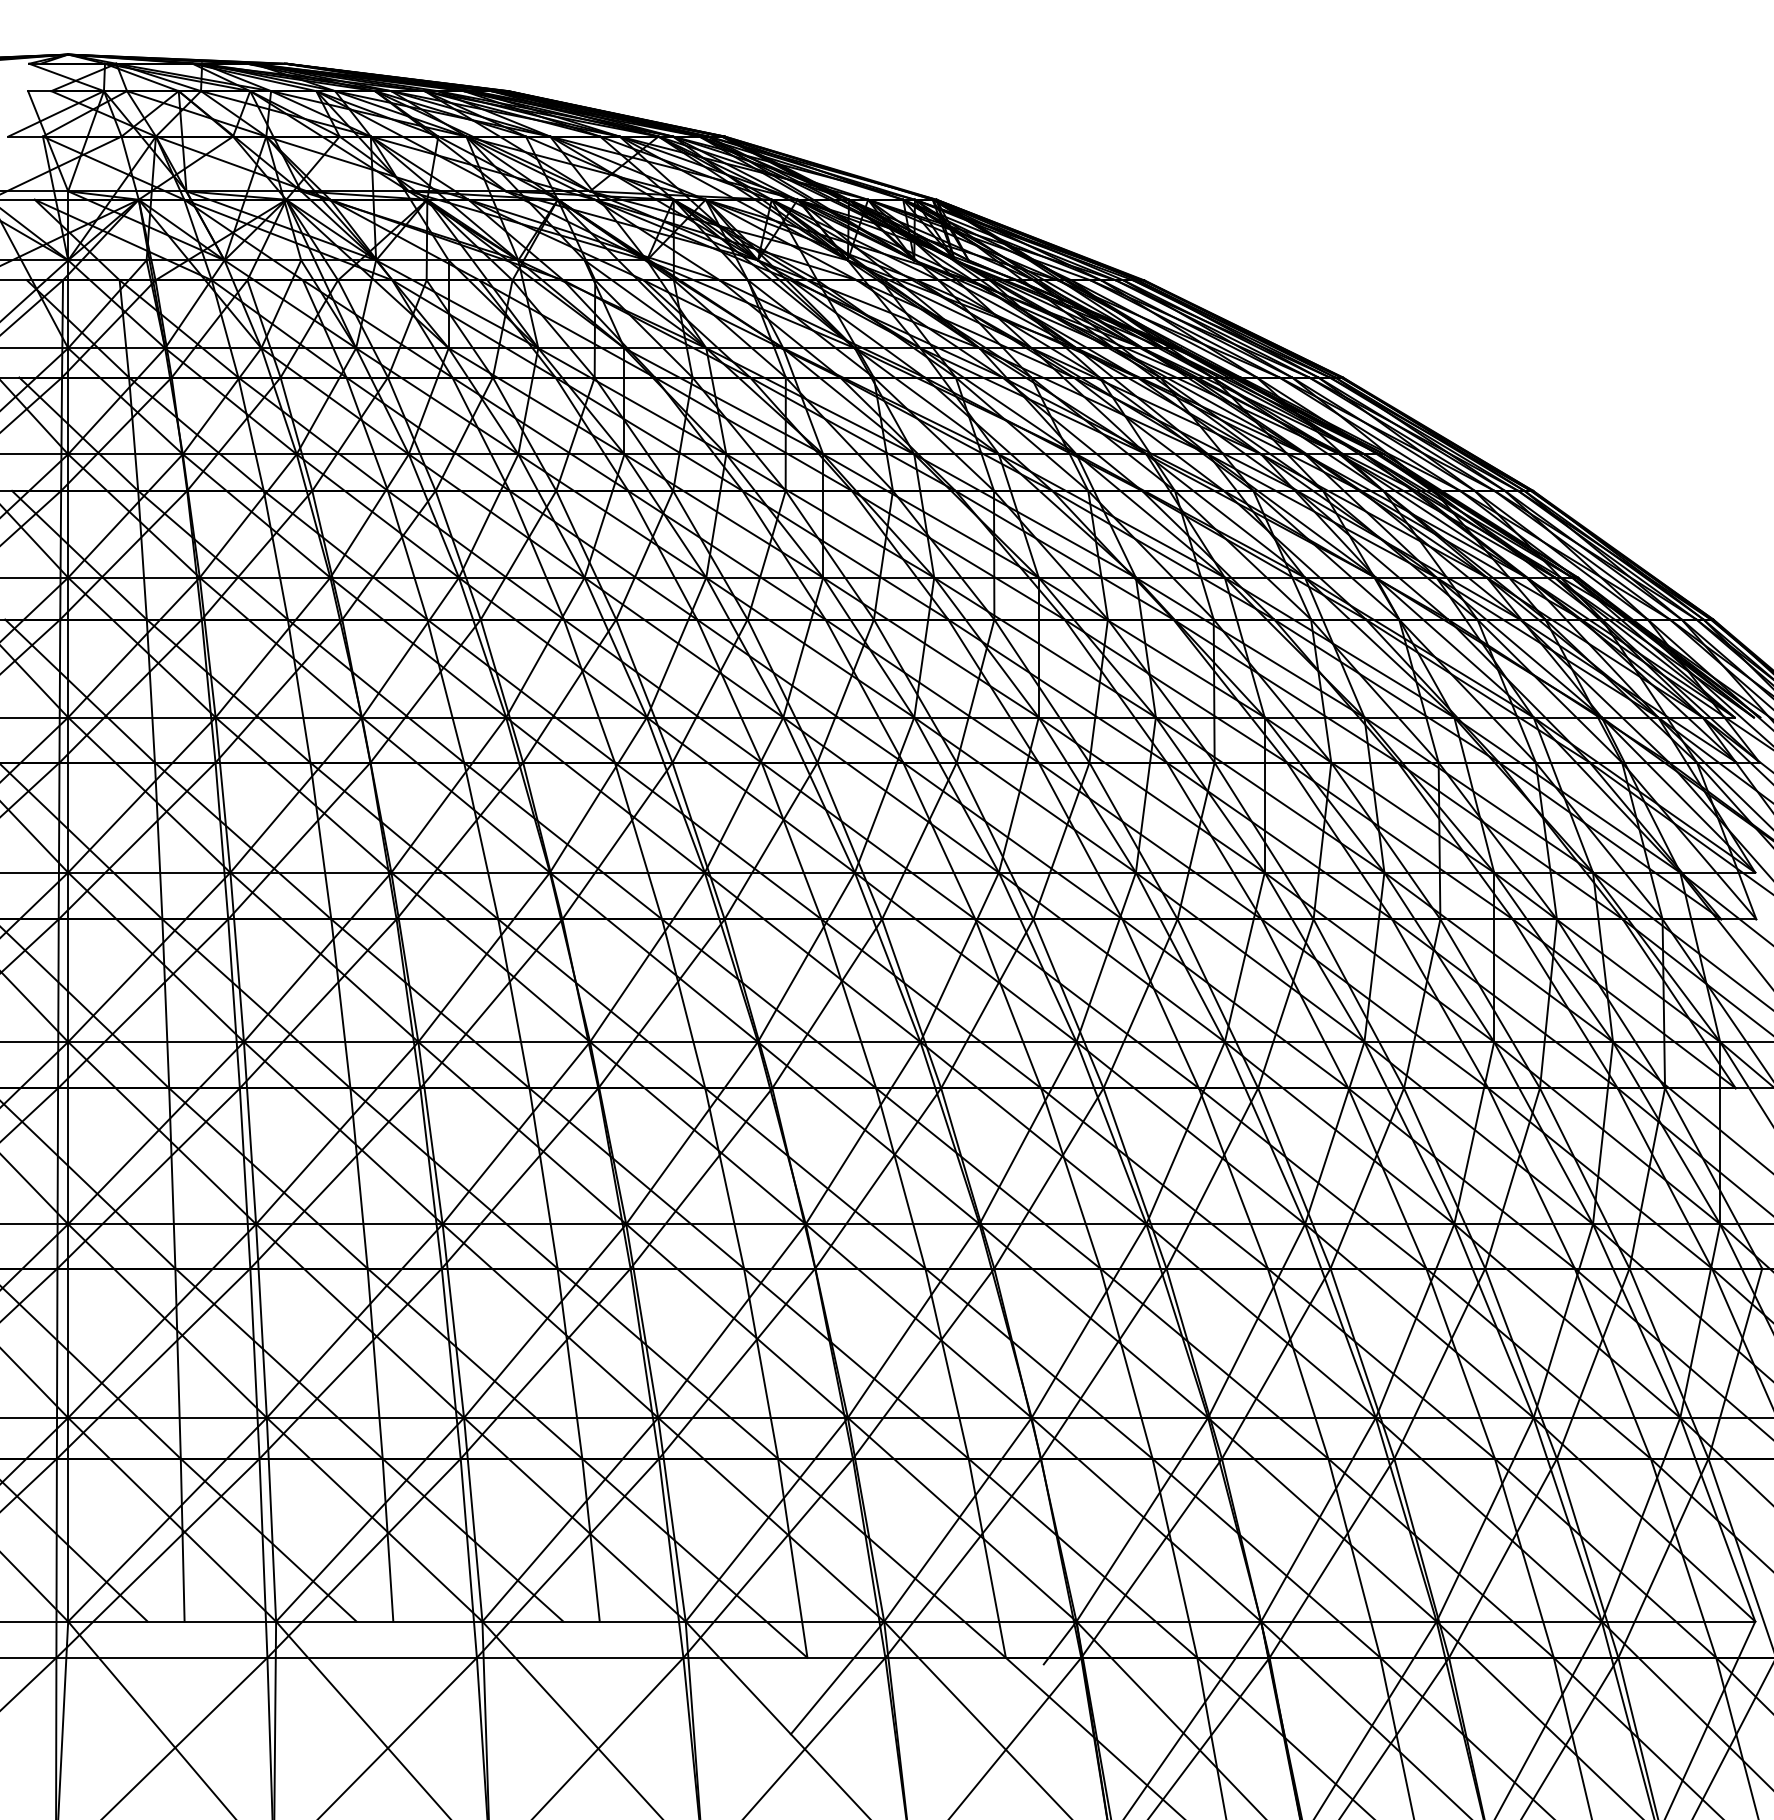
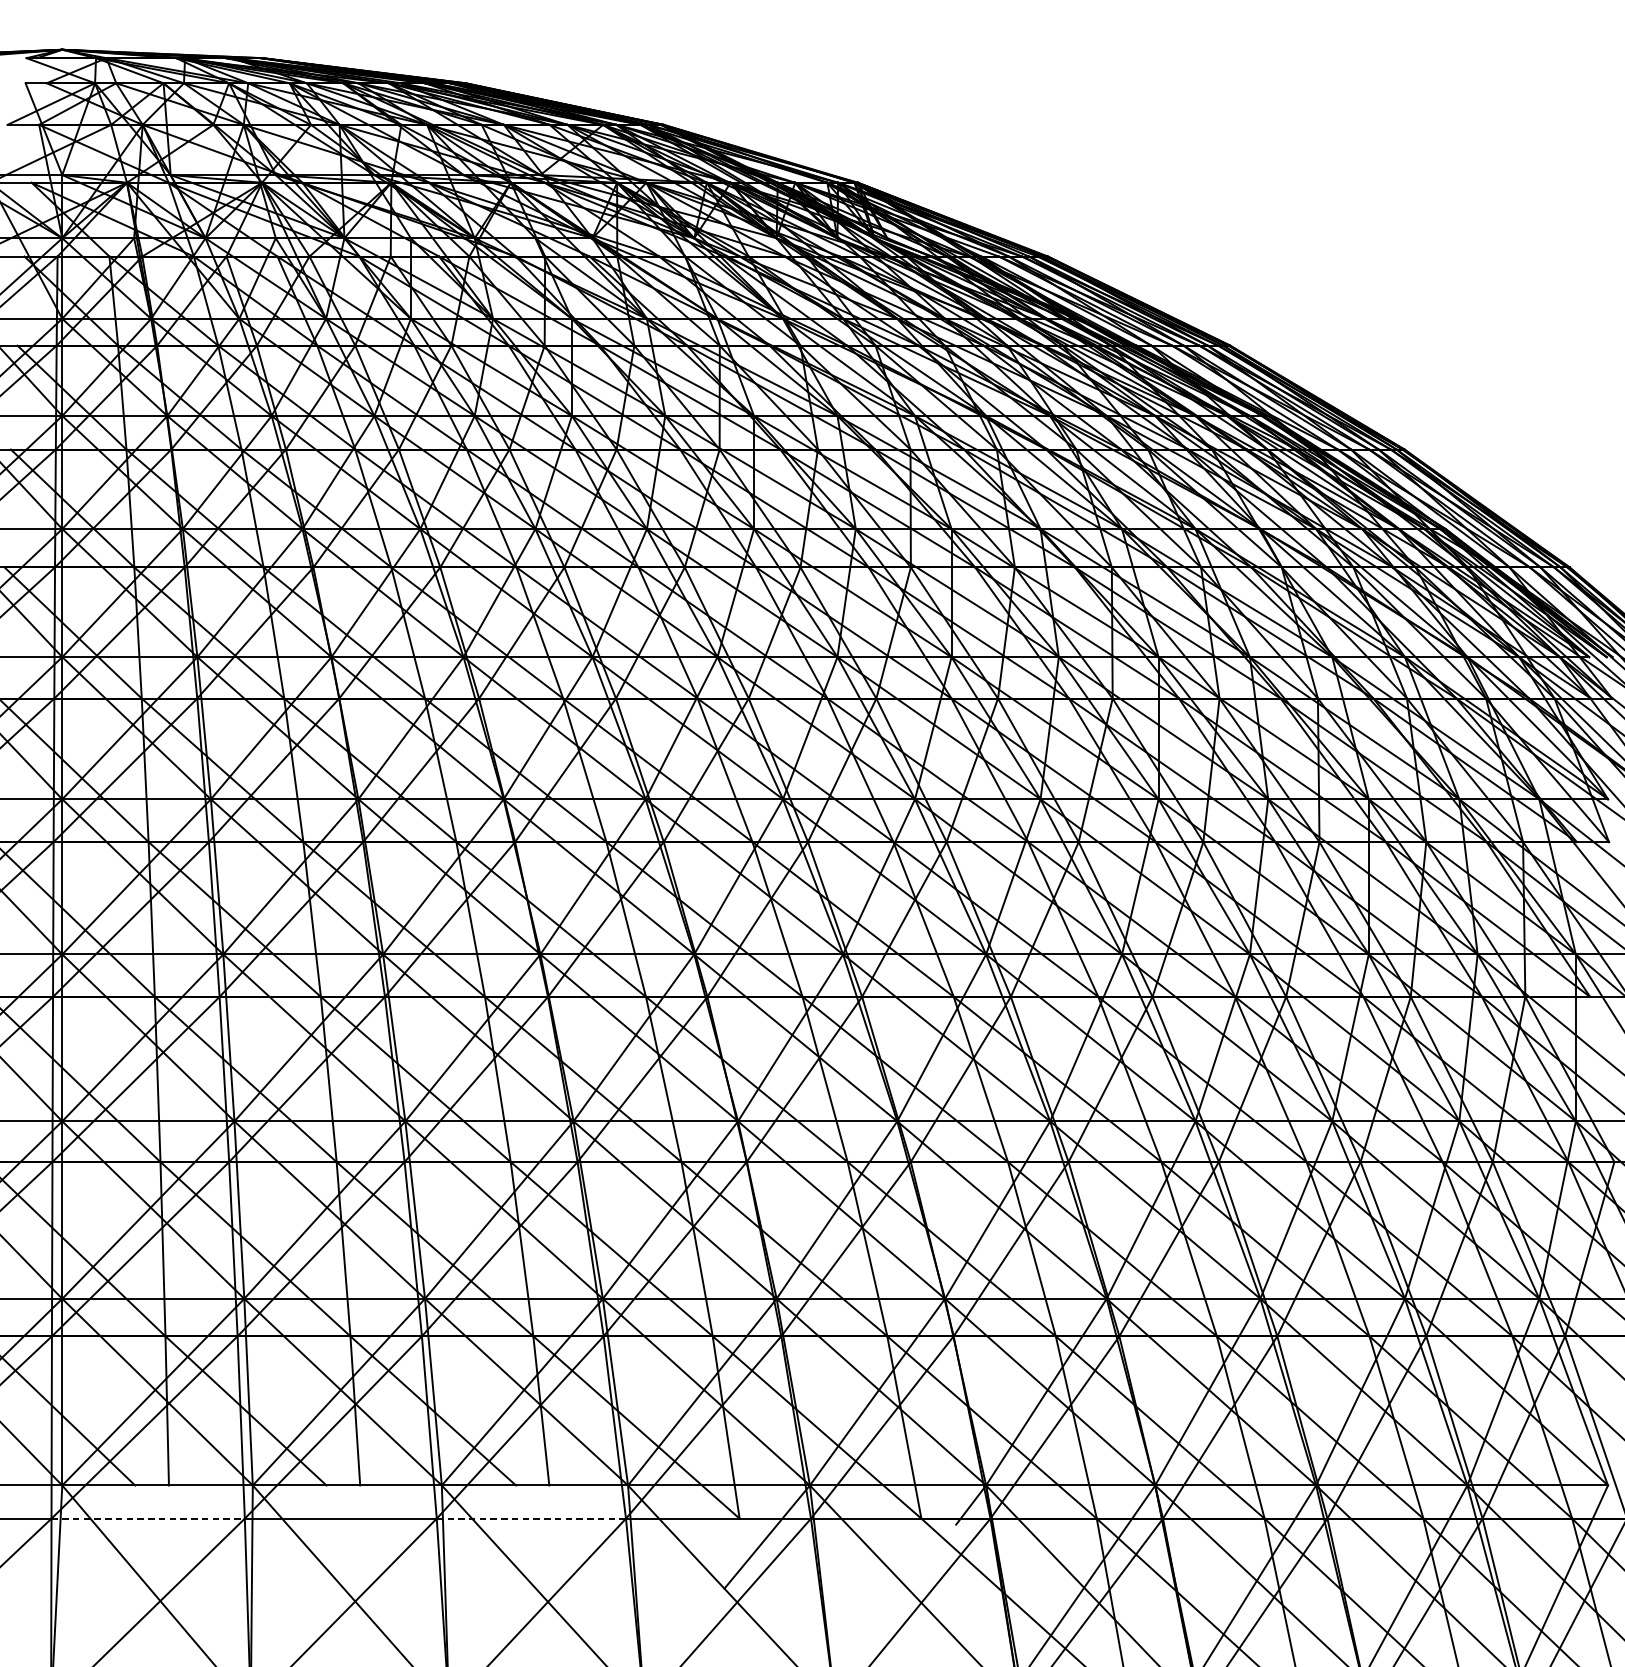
line: (161, 1657) -> (147, 1518), solid -> dashed
line: (580, 1657) -> (531, 1518), solid -> dashed

